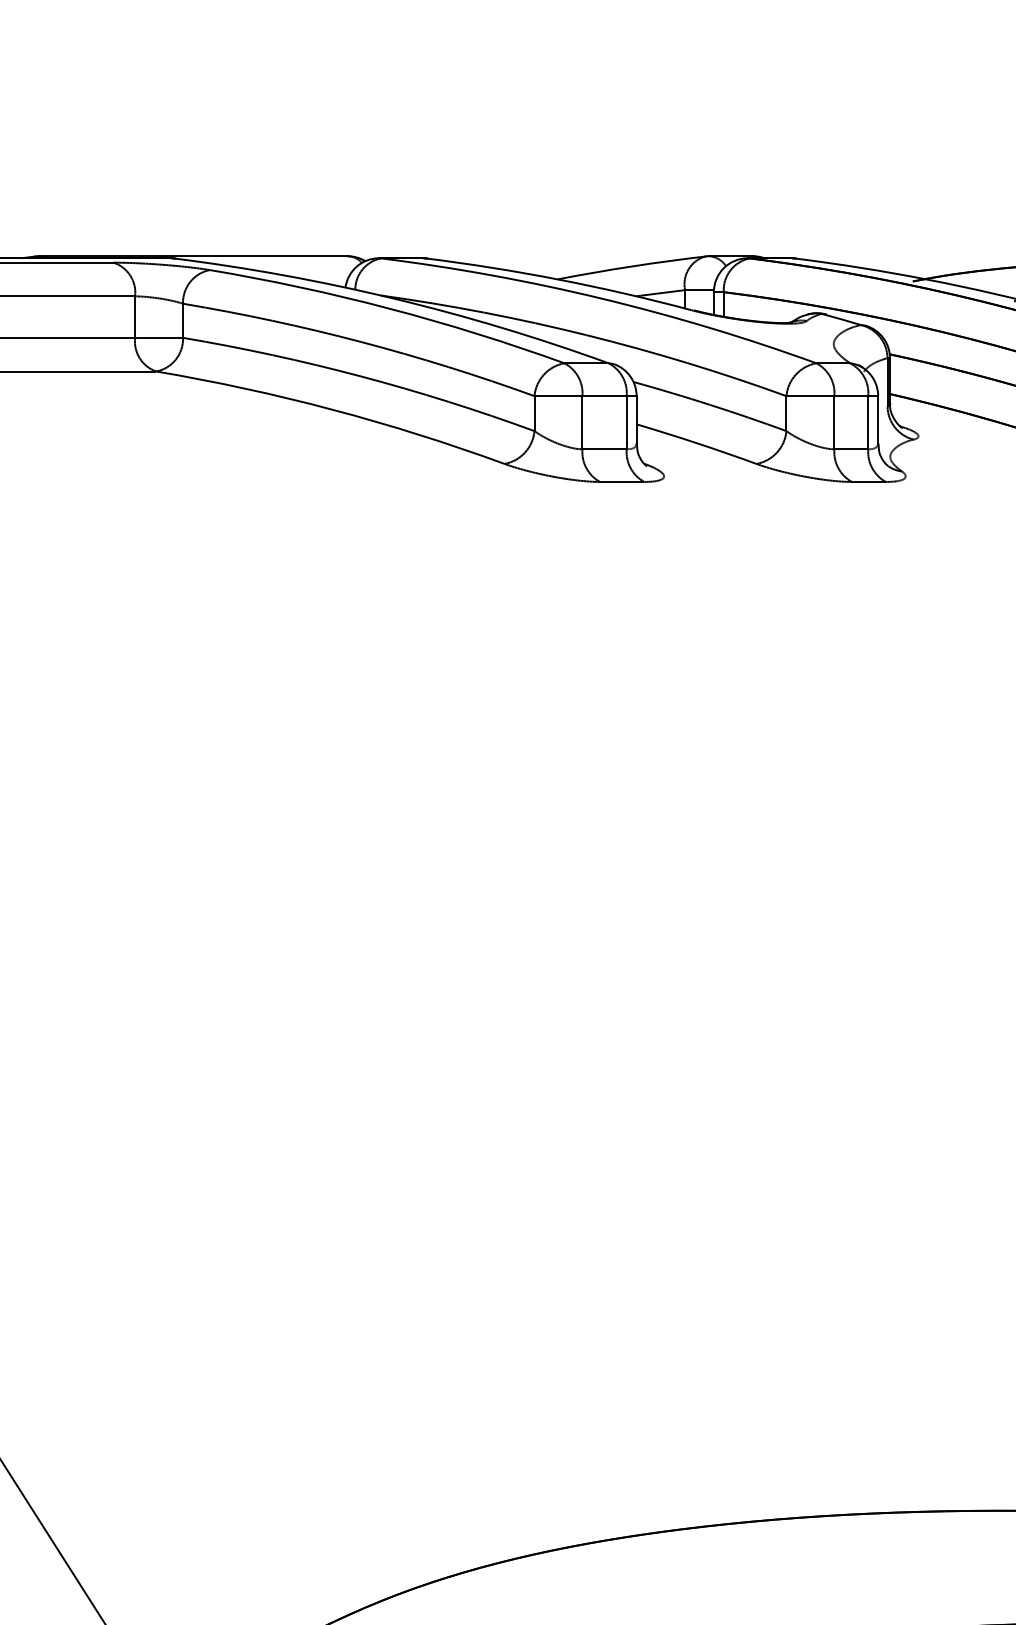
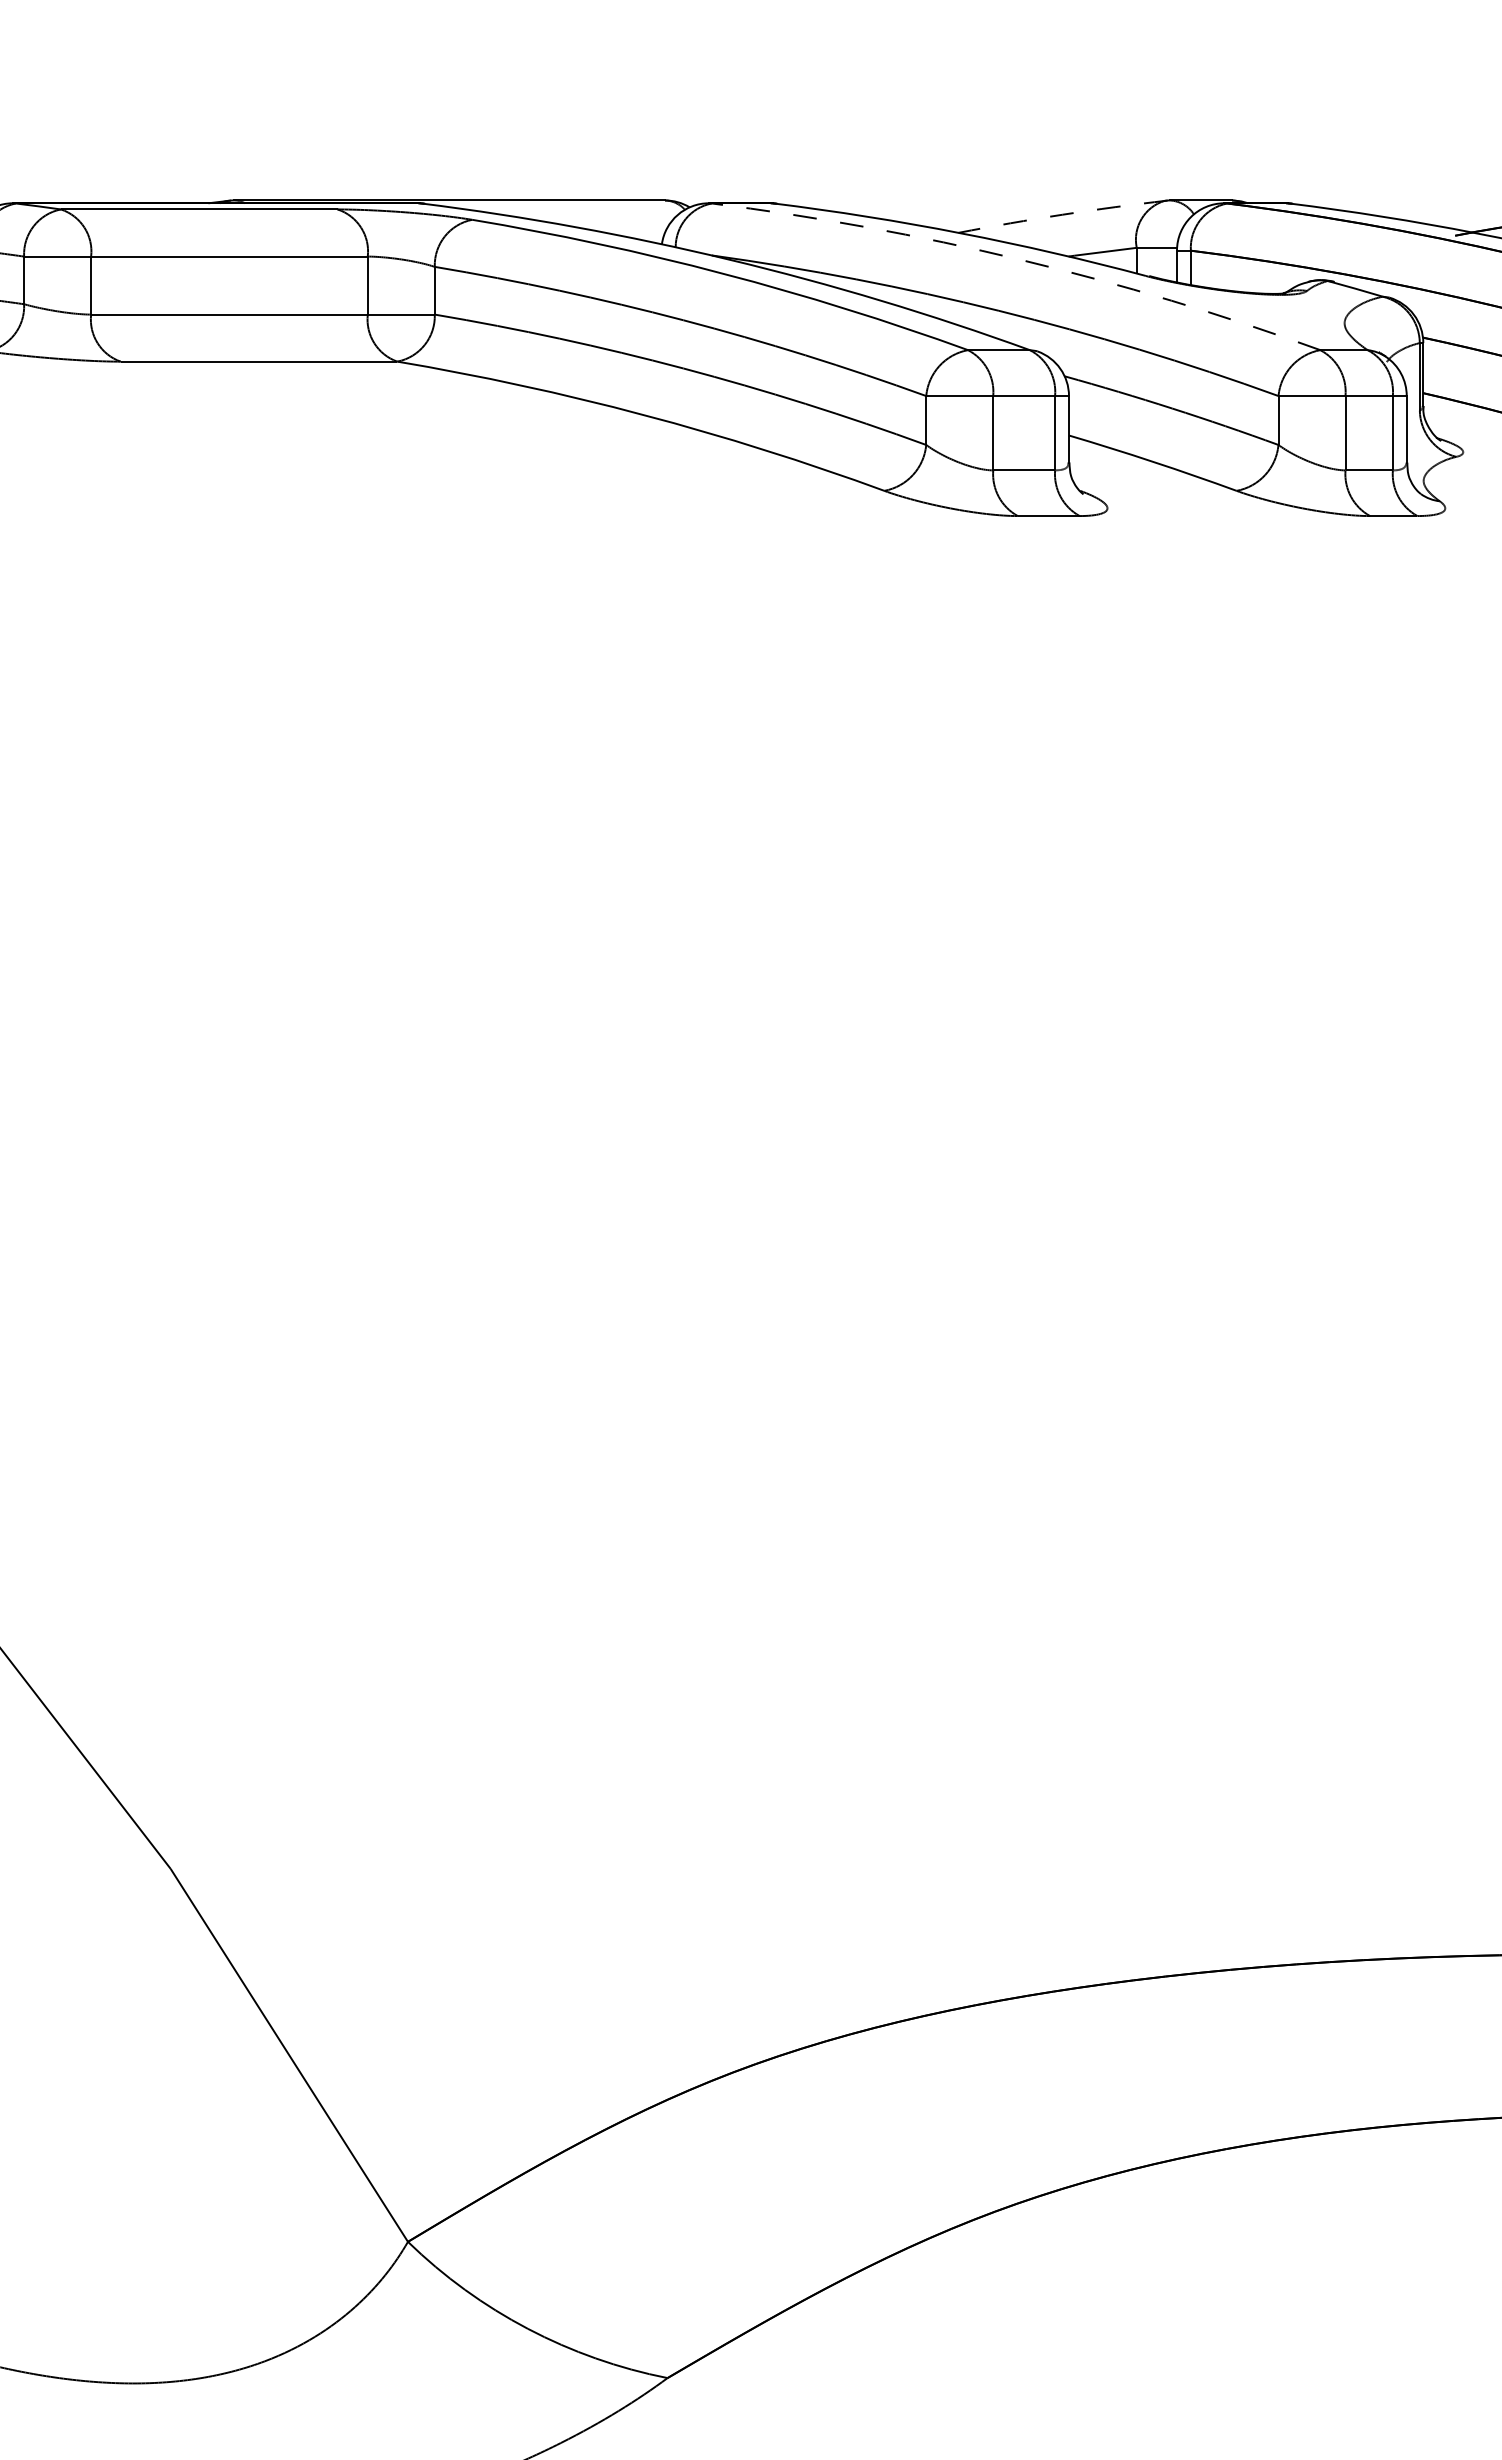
arc: (631, 266) -> (1062, 214), solid -> dashed
arc: (601, 298) -> (1020, 259), solid -> dashed

